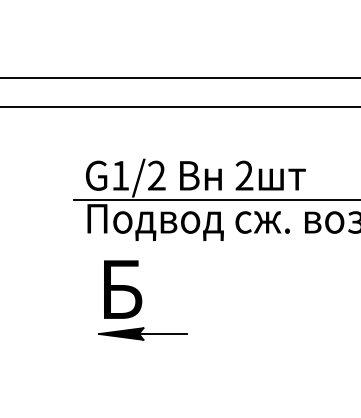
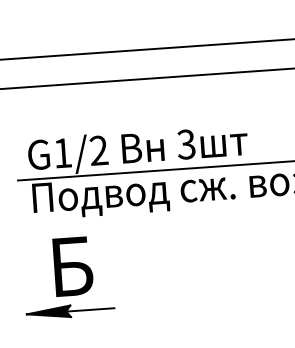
text: (244, 175) -> (186, 144), 2 -> 3
part: (142, 333) -> (69, 310), moved

